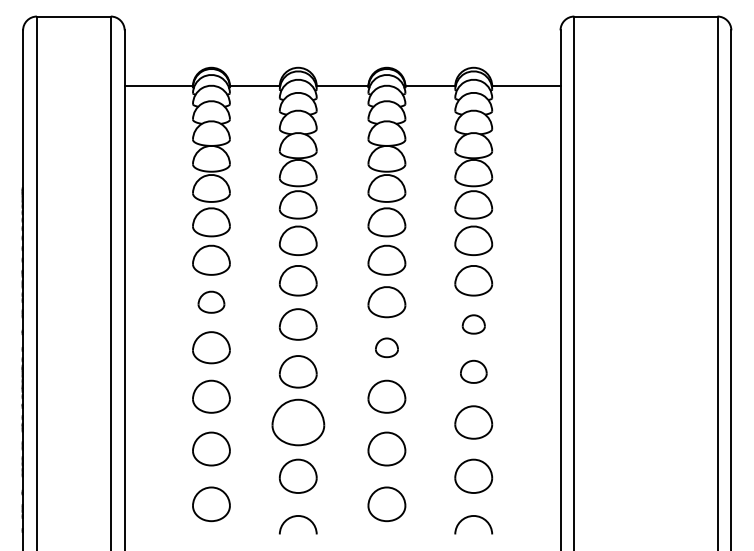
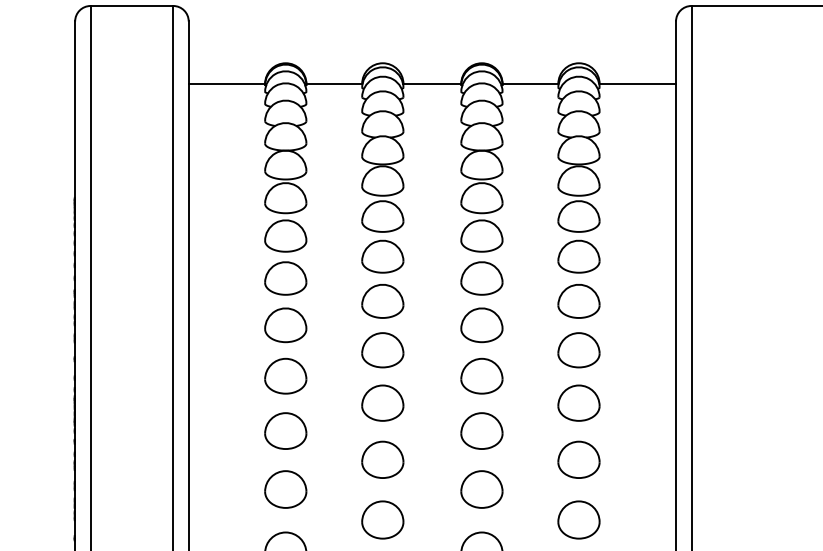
part: (211, 302) -> (285, 325), size x1.43
part: (473, 324) -> (578, 350), size x1.67
part: (386, 347) -> (481, 375), size x1.67
part: (473, 371) -> (578, 402), size x1.43
part: (297, 422) -> (381, 459), size x0.71

